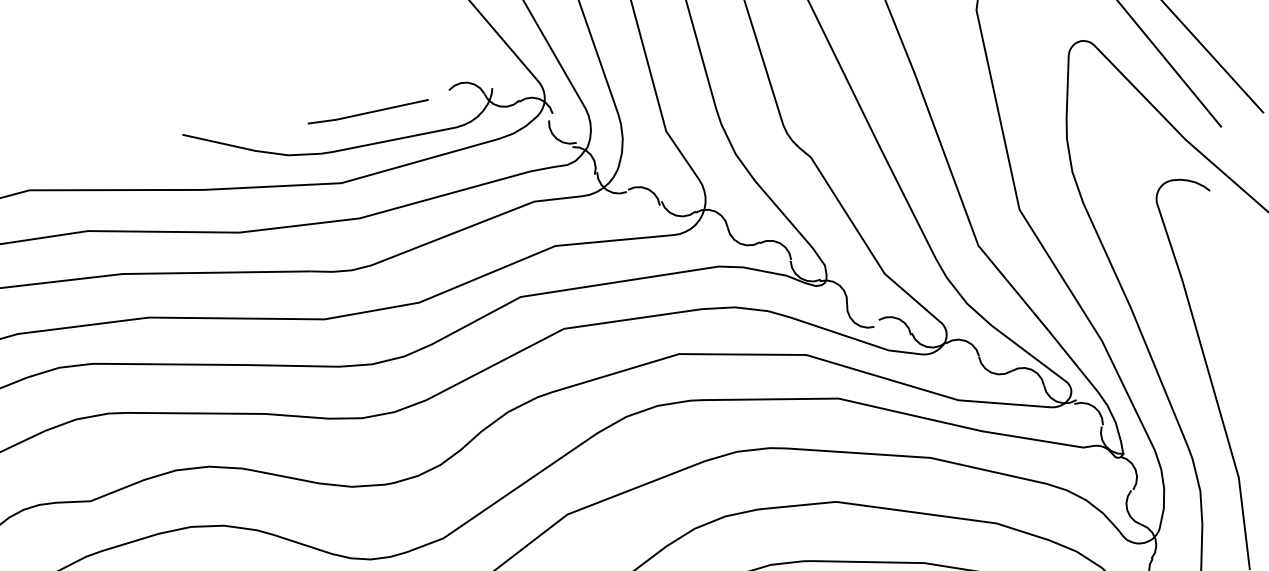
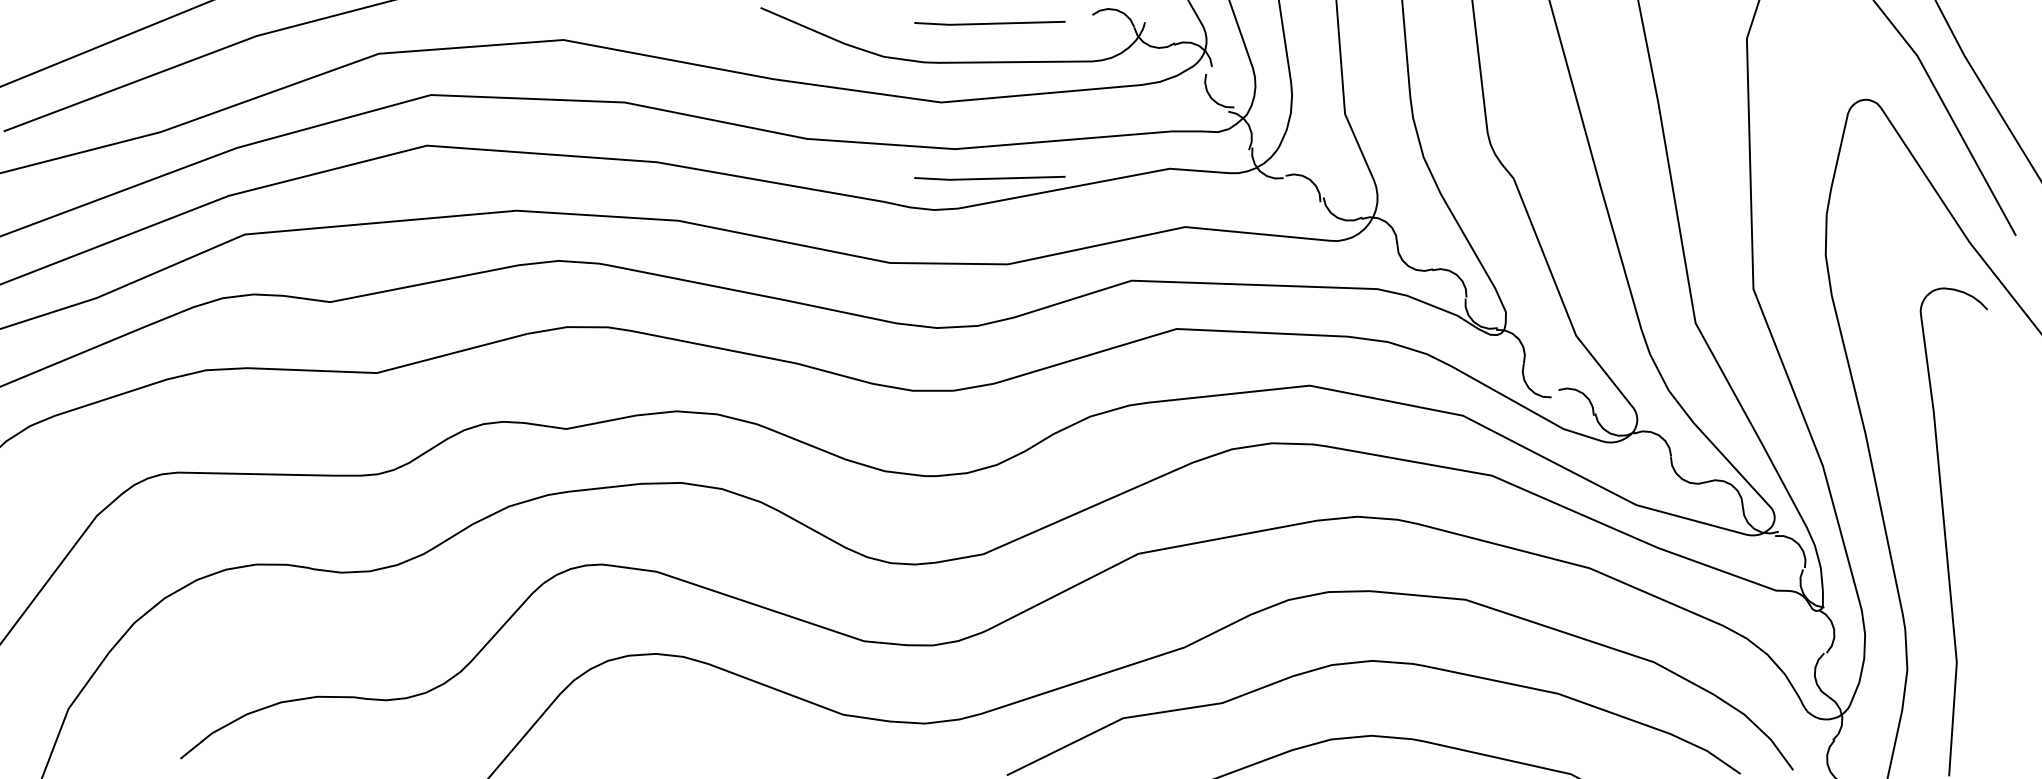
line: (391, 235) -> (989, 177), added

